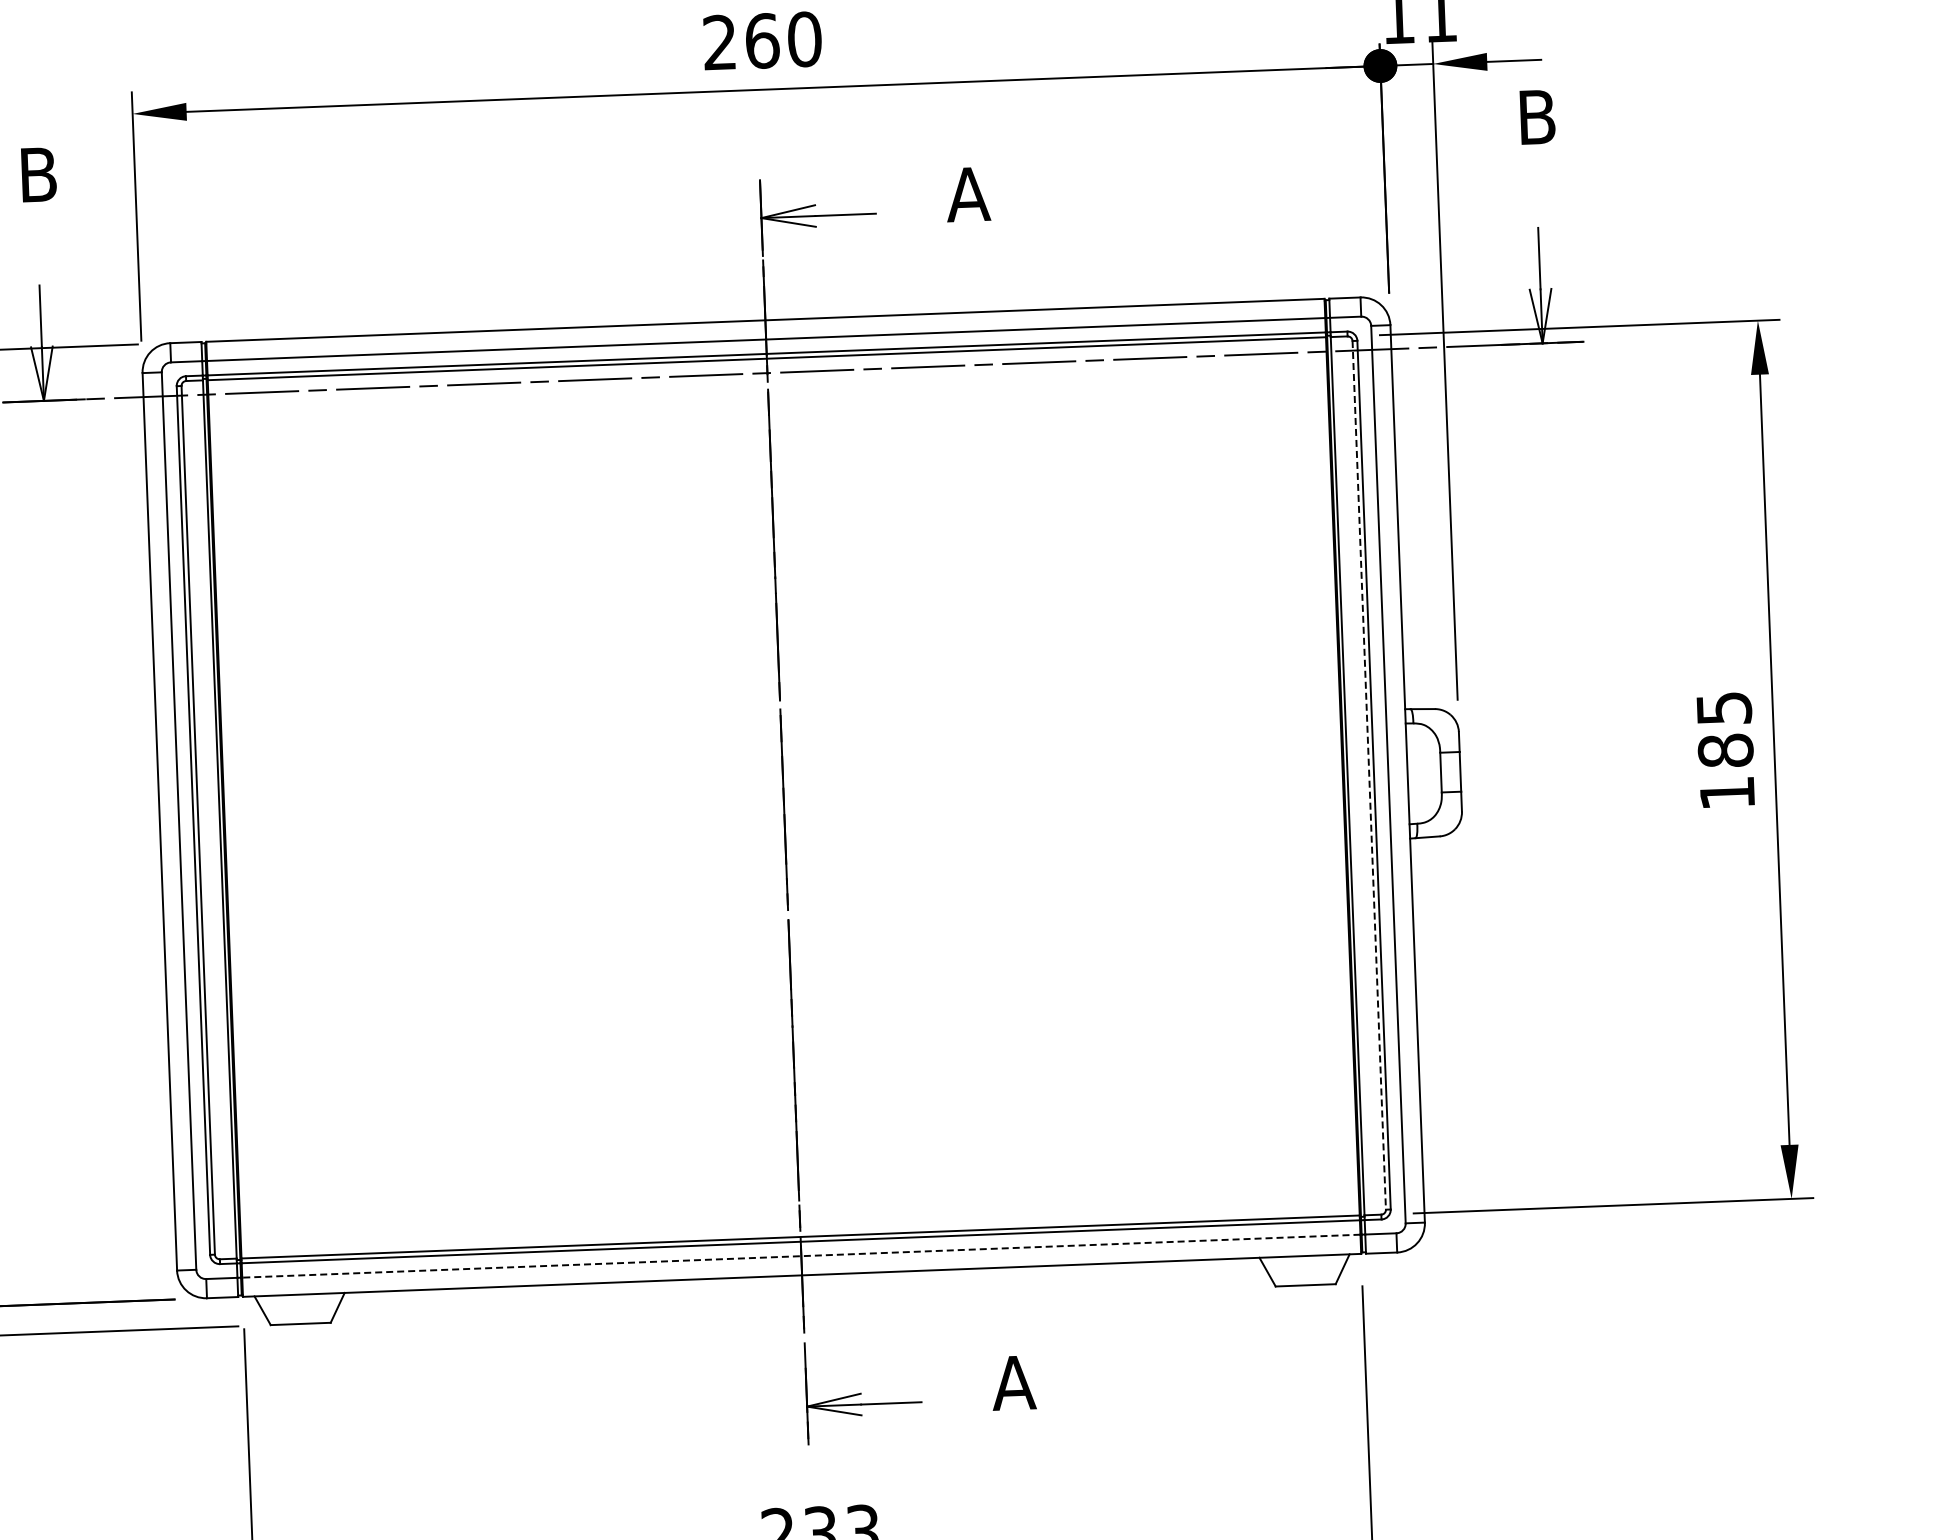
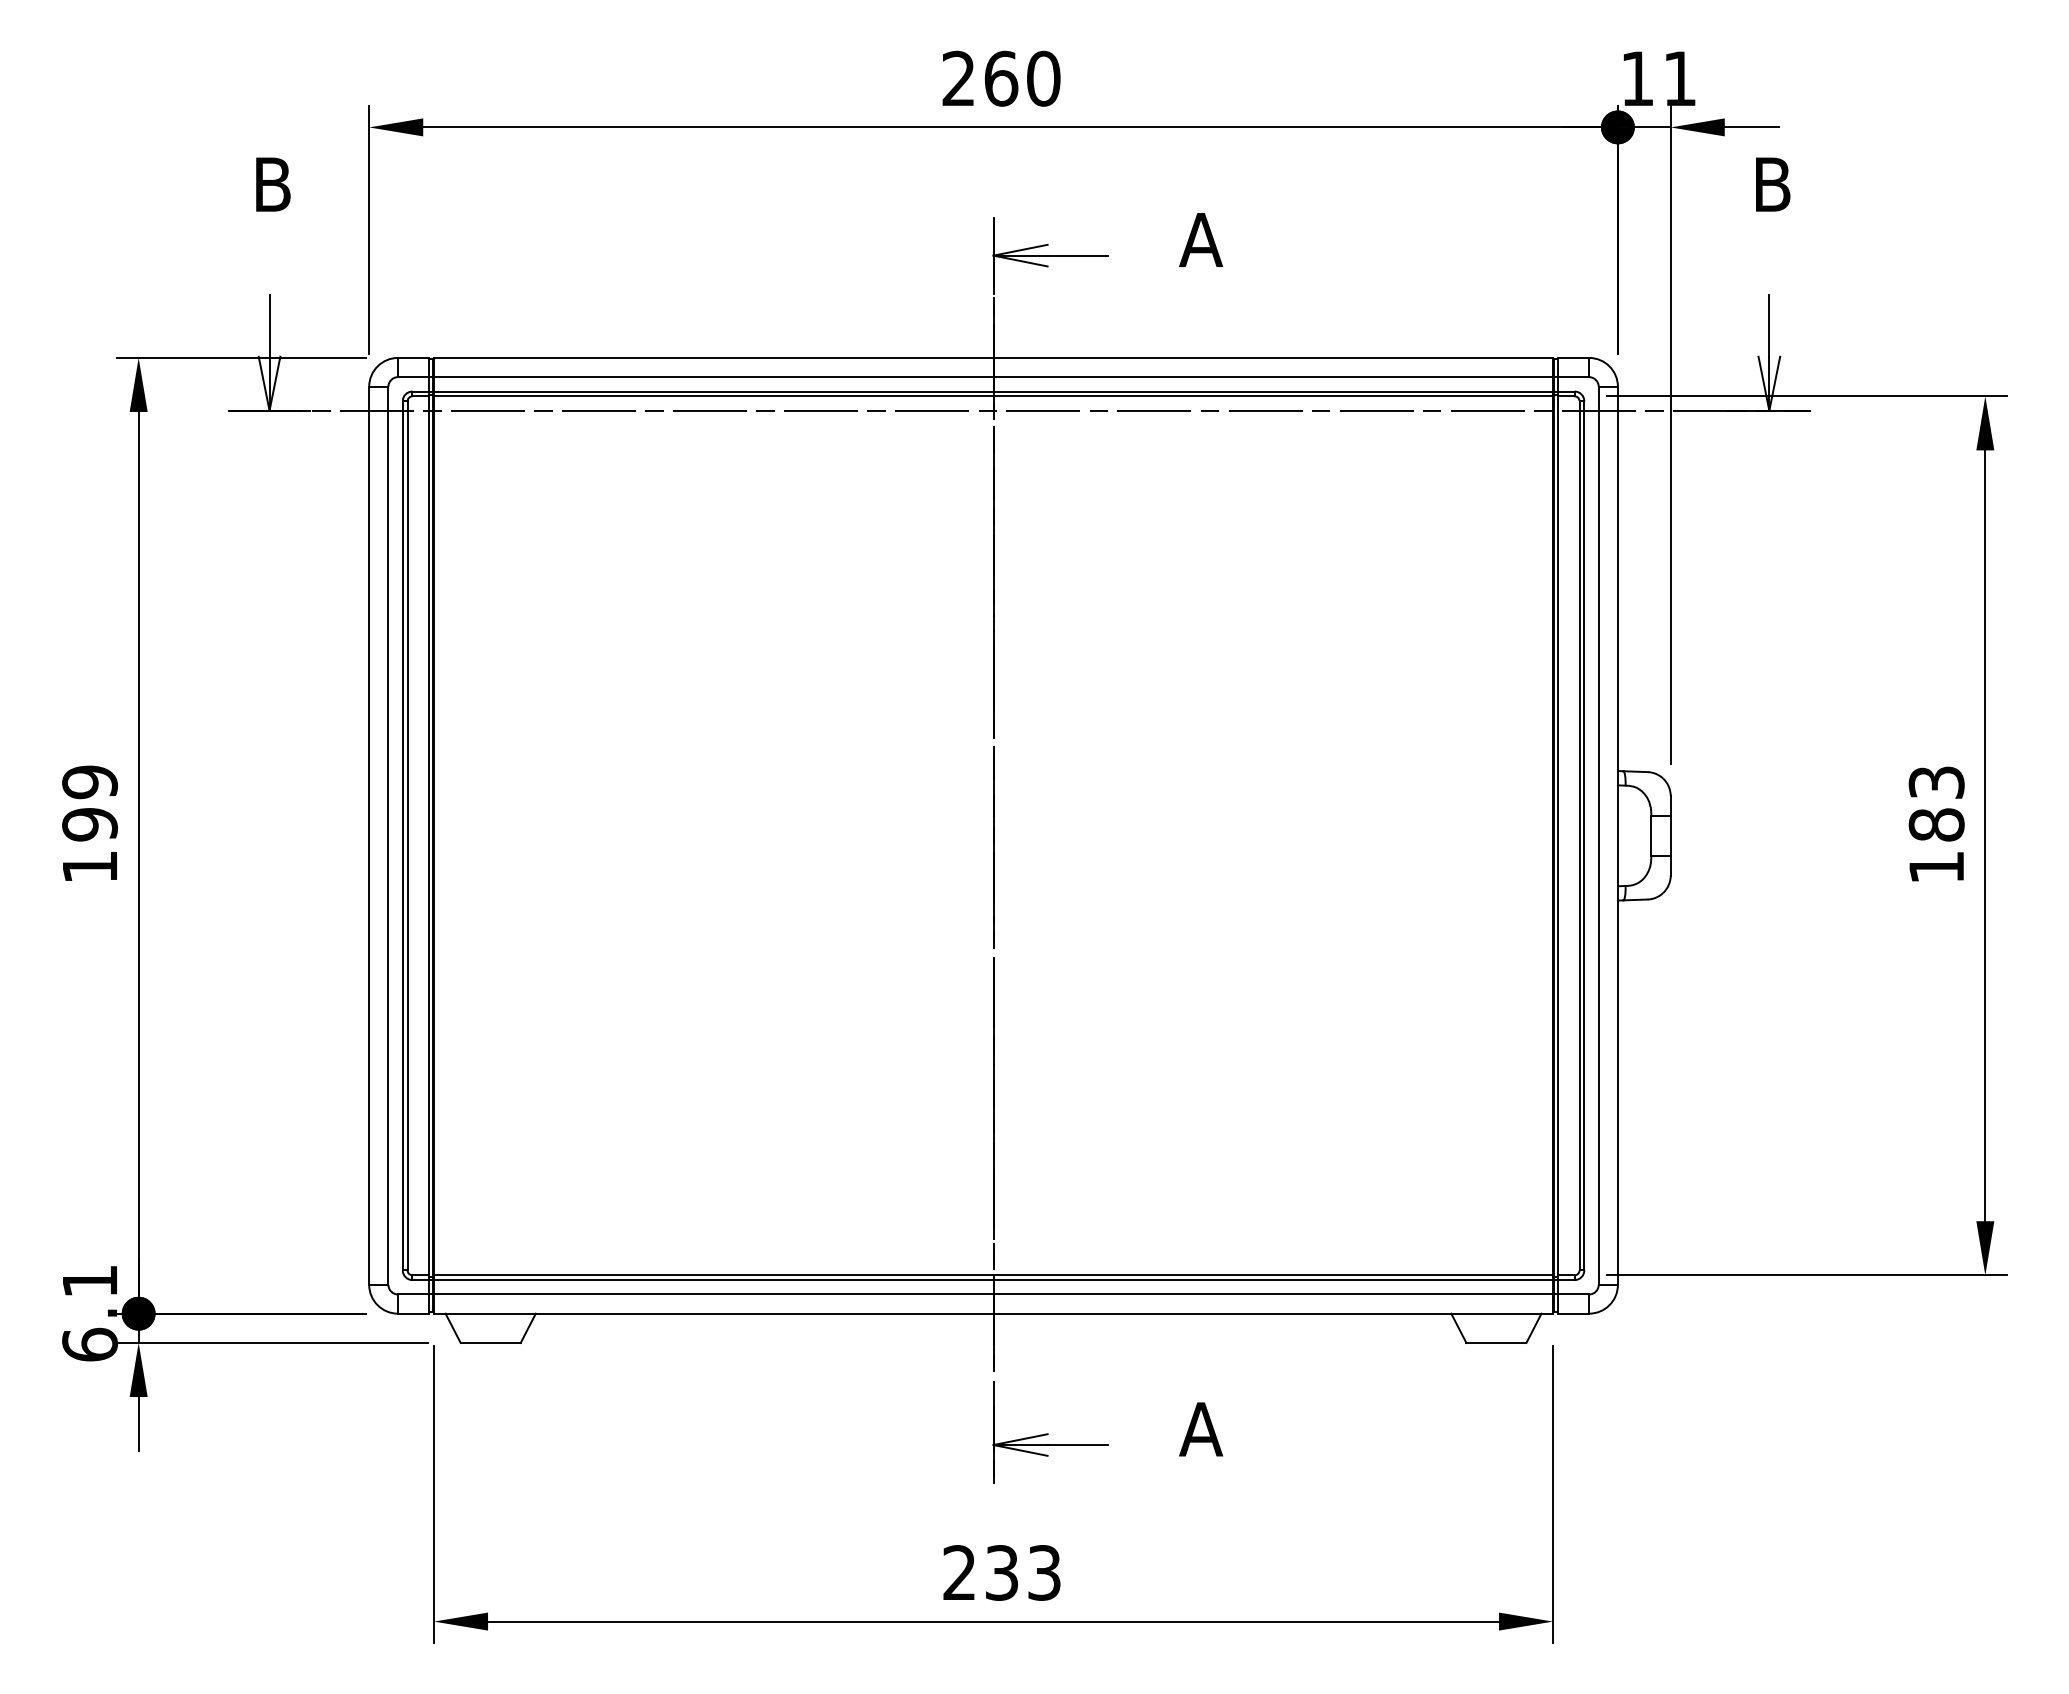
text: (1723, 708) -> (1936, 782), 185 -> 183
line: (1369, 775) -> (1579, 835), dashed -> solid
line: (801, 1256) -> (993, 1294), dashed -> solid

